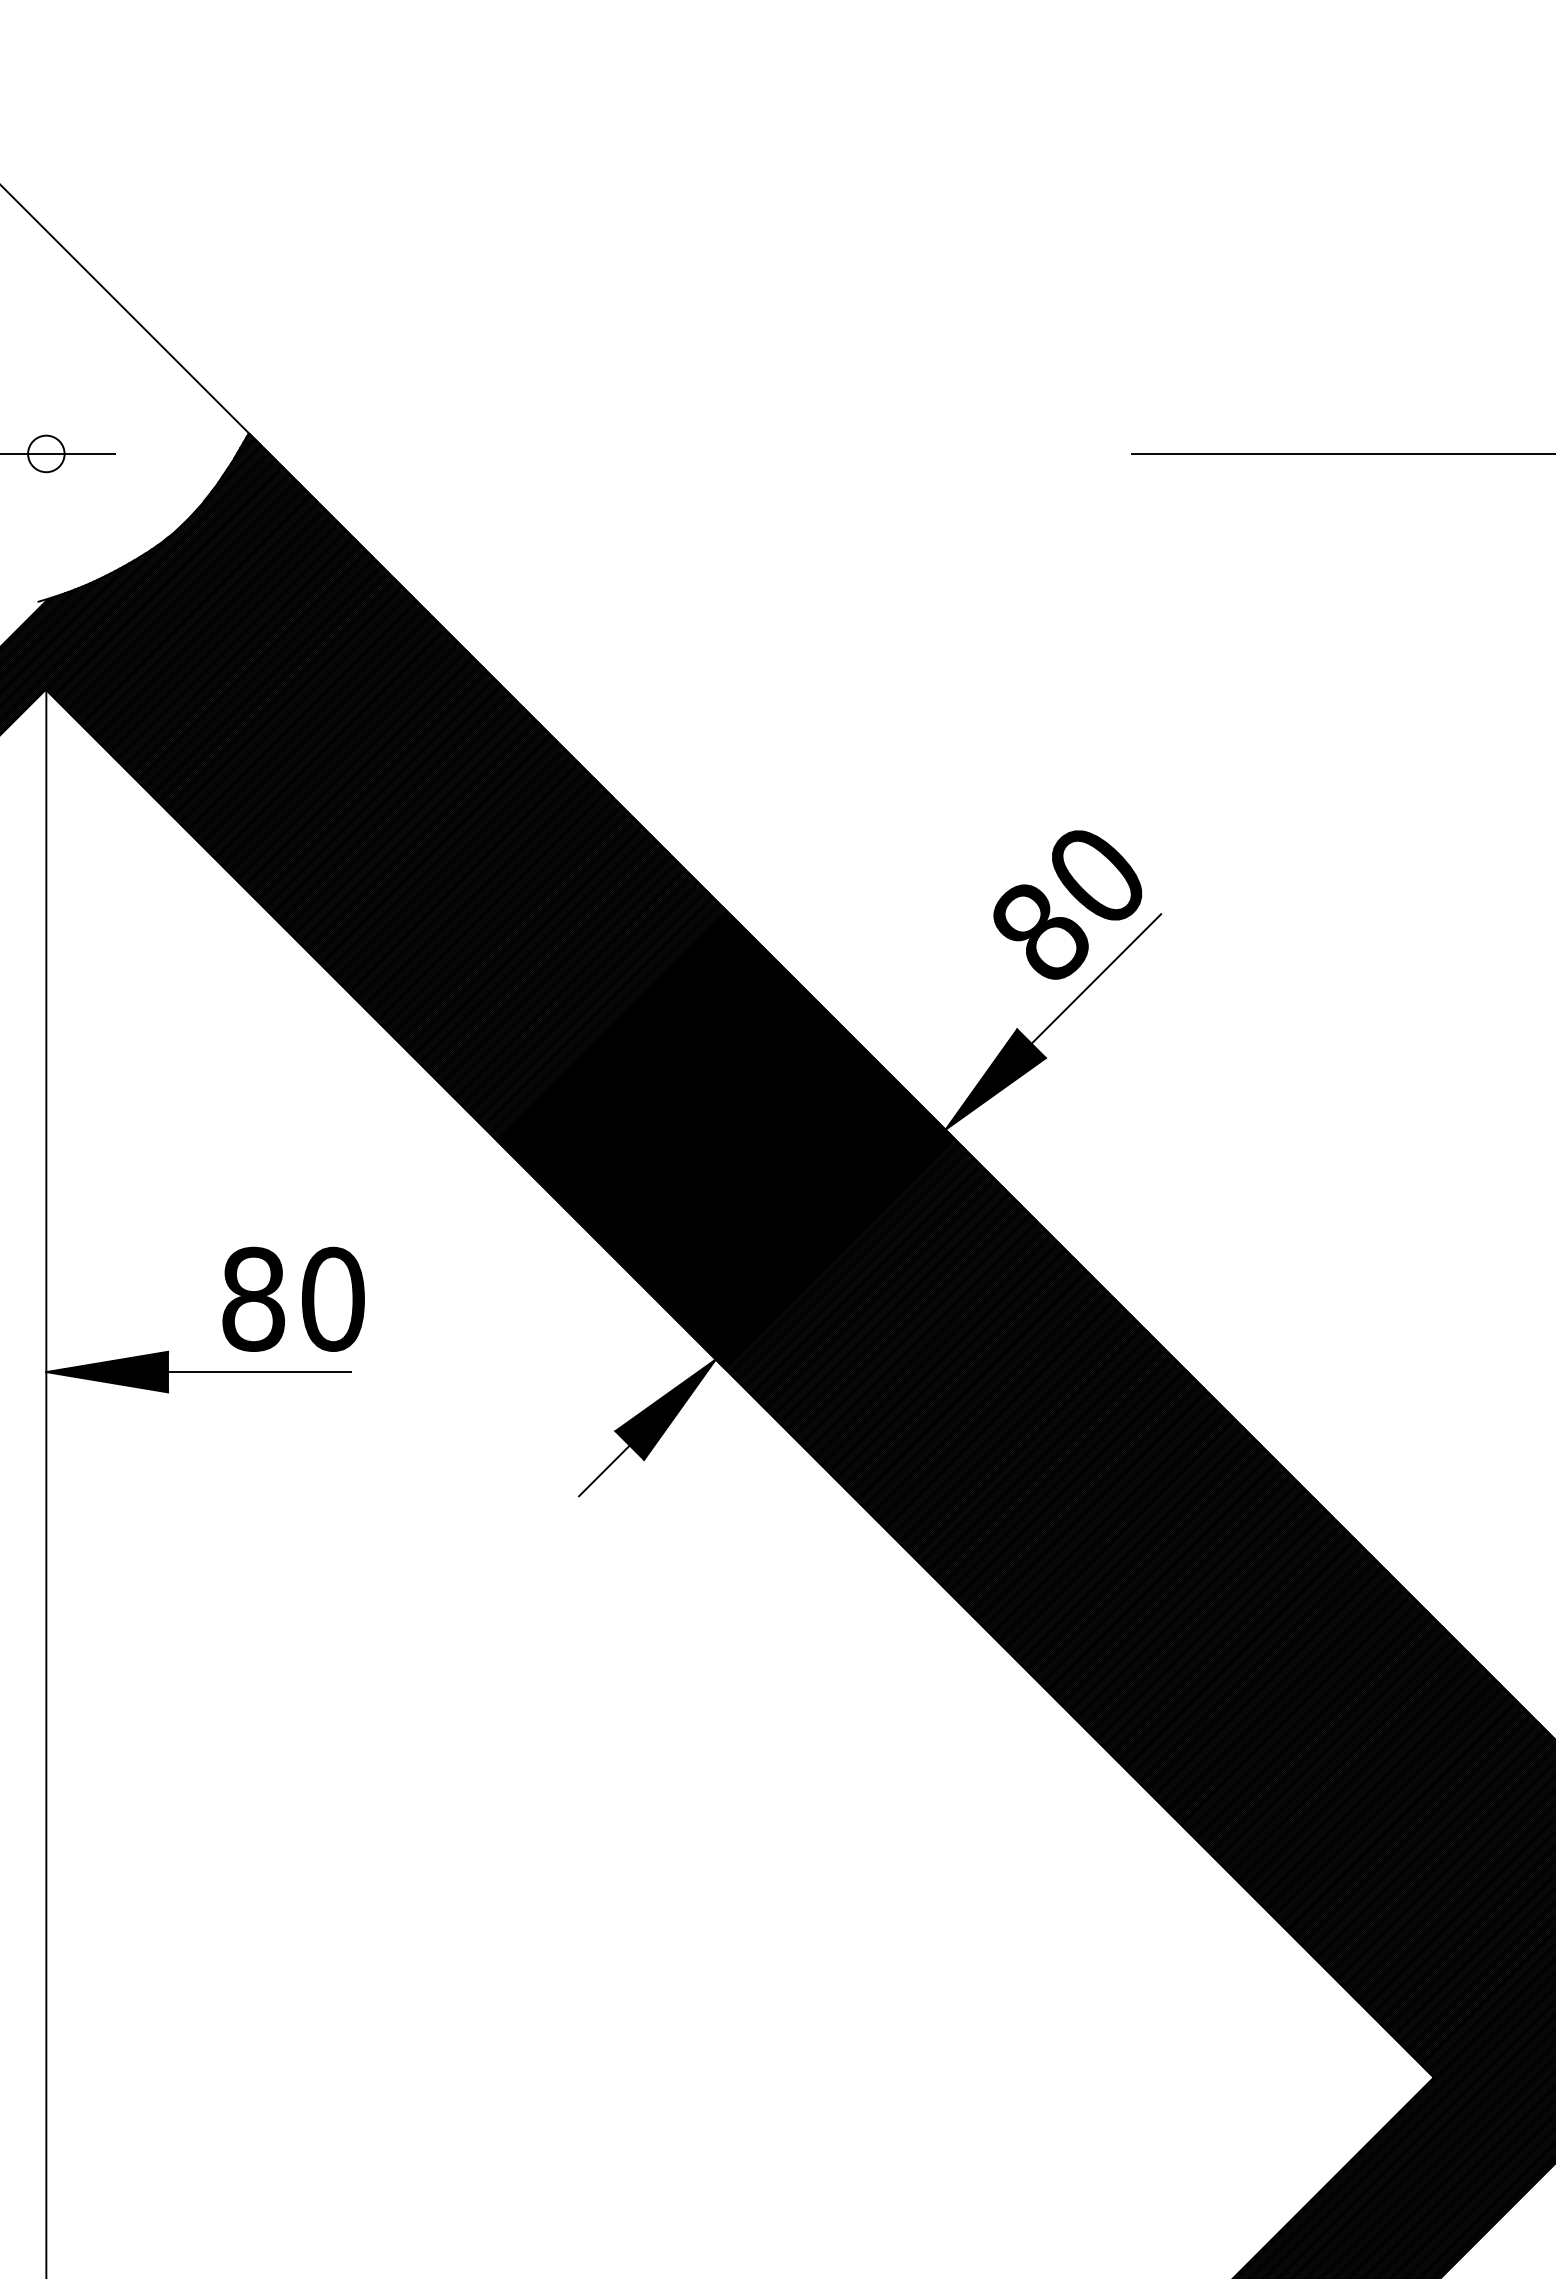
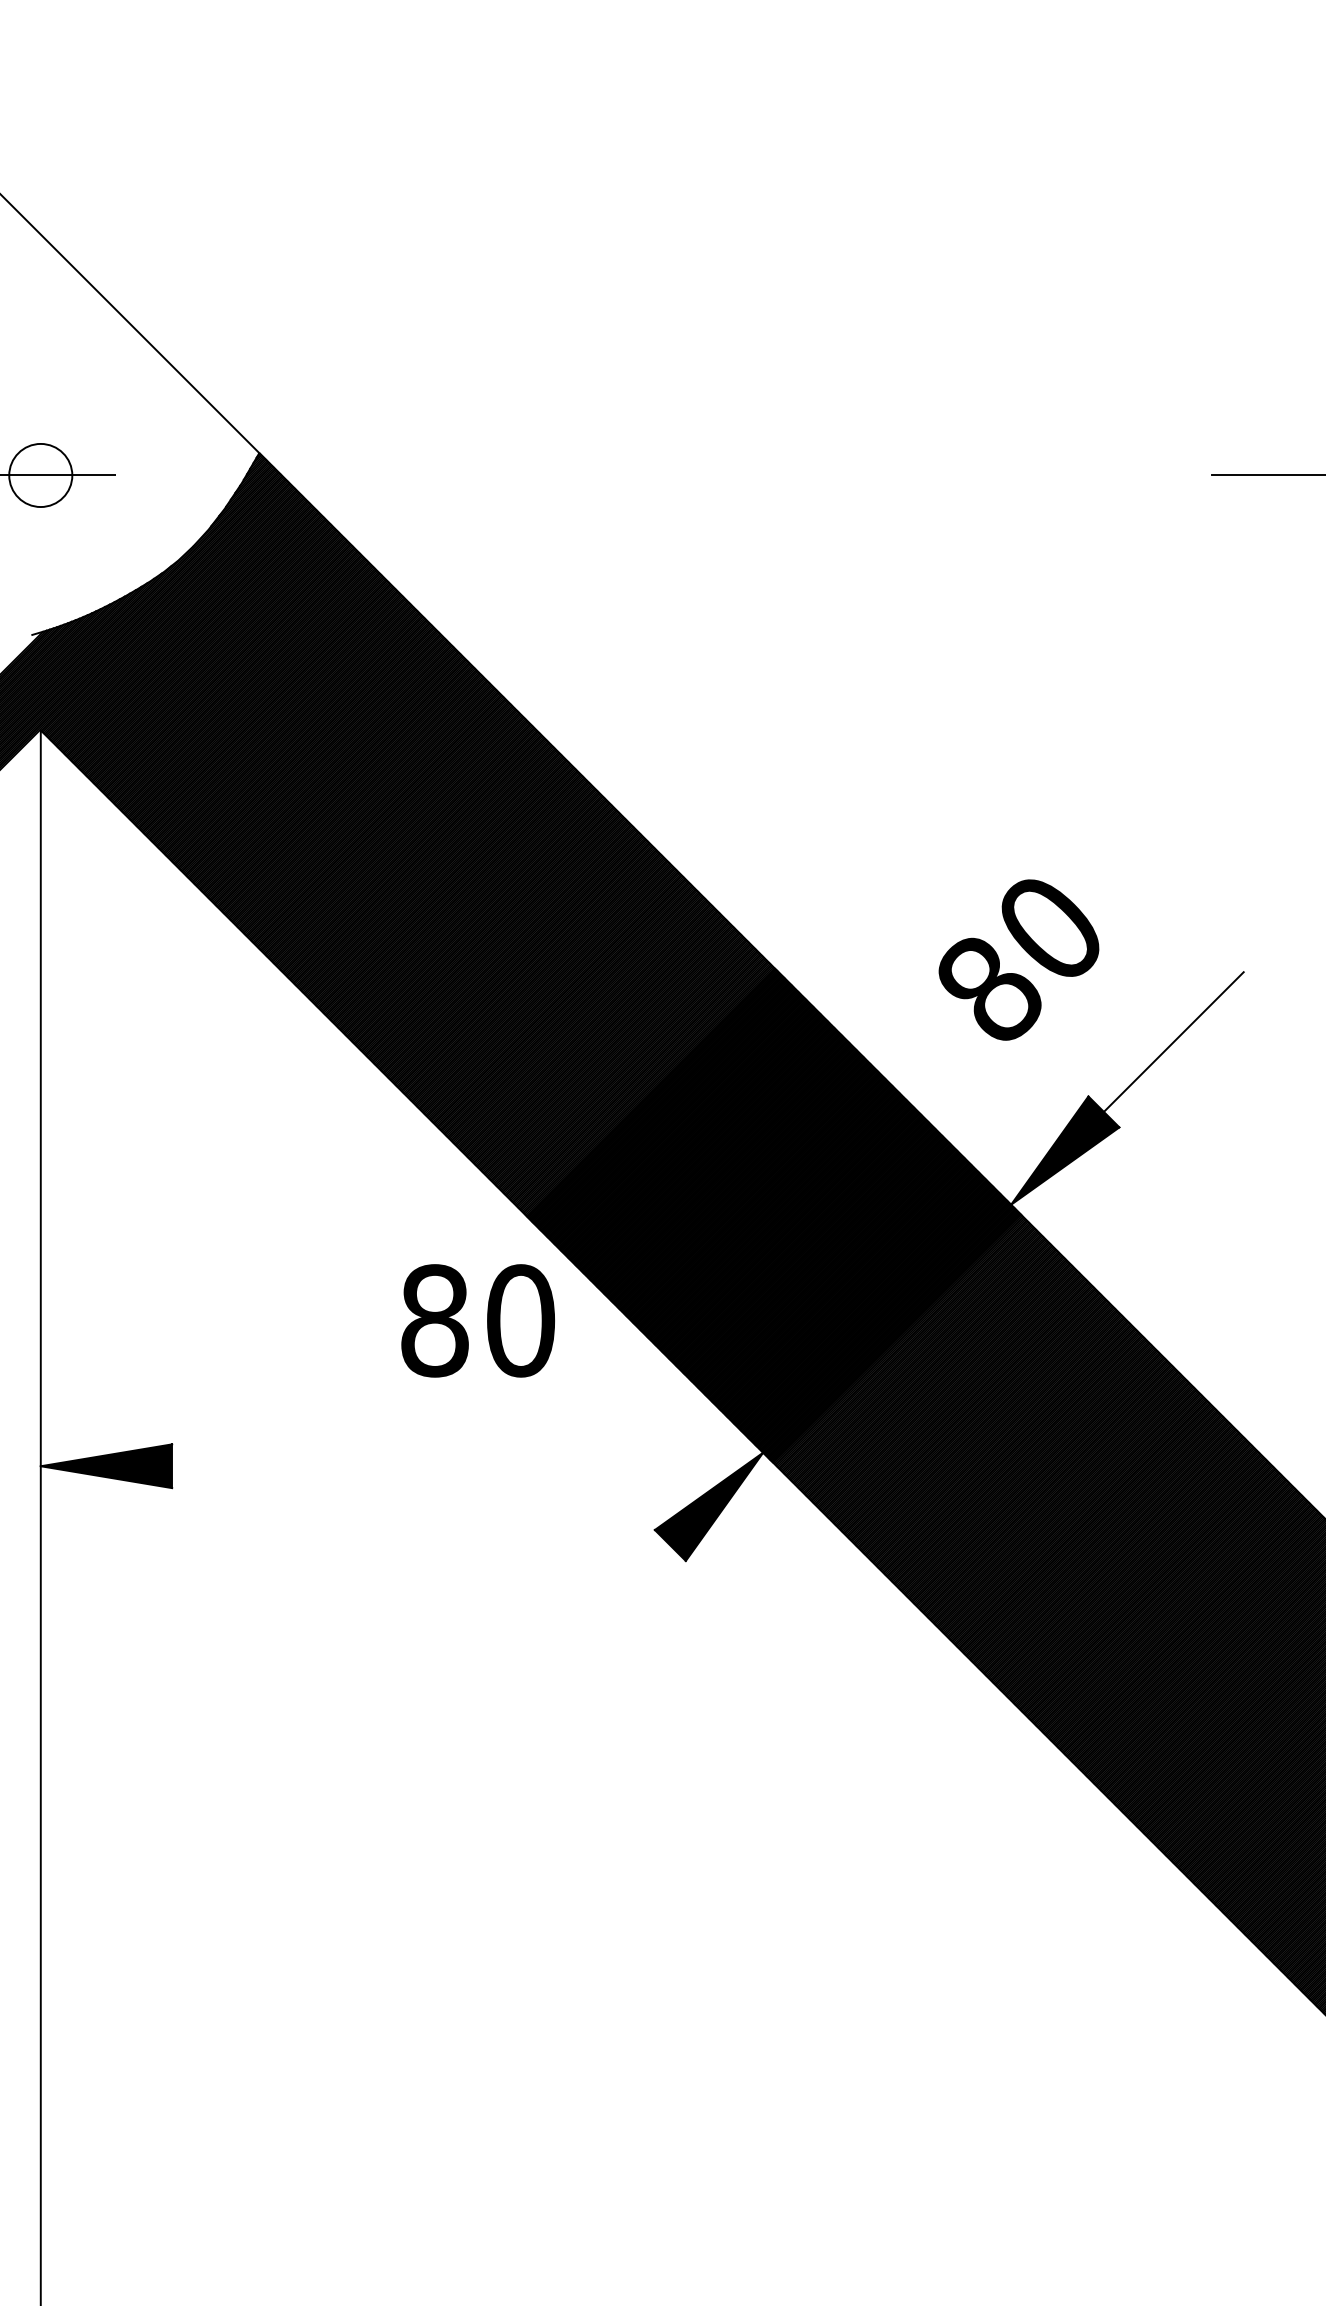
circle: (46, 453) -> (40, 475), size x1.6
text: (1067, 904) -> (1018, 959), moved
text: (293, 1298) -> (477, 1319), moved
line: (259, 1372) -> (270, 1466), removed
line: (604, 1470) -> (643, 1572), removed

